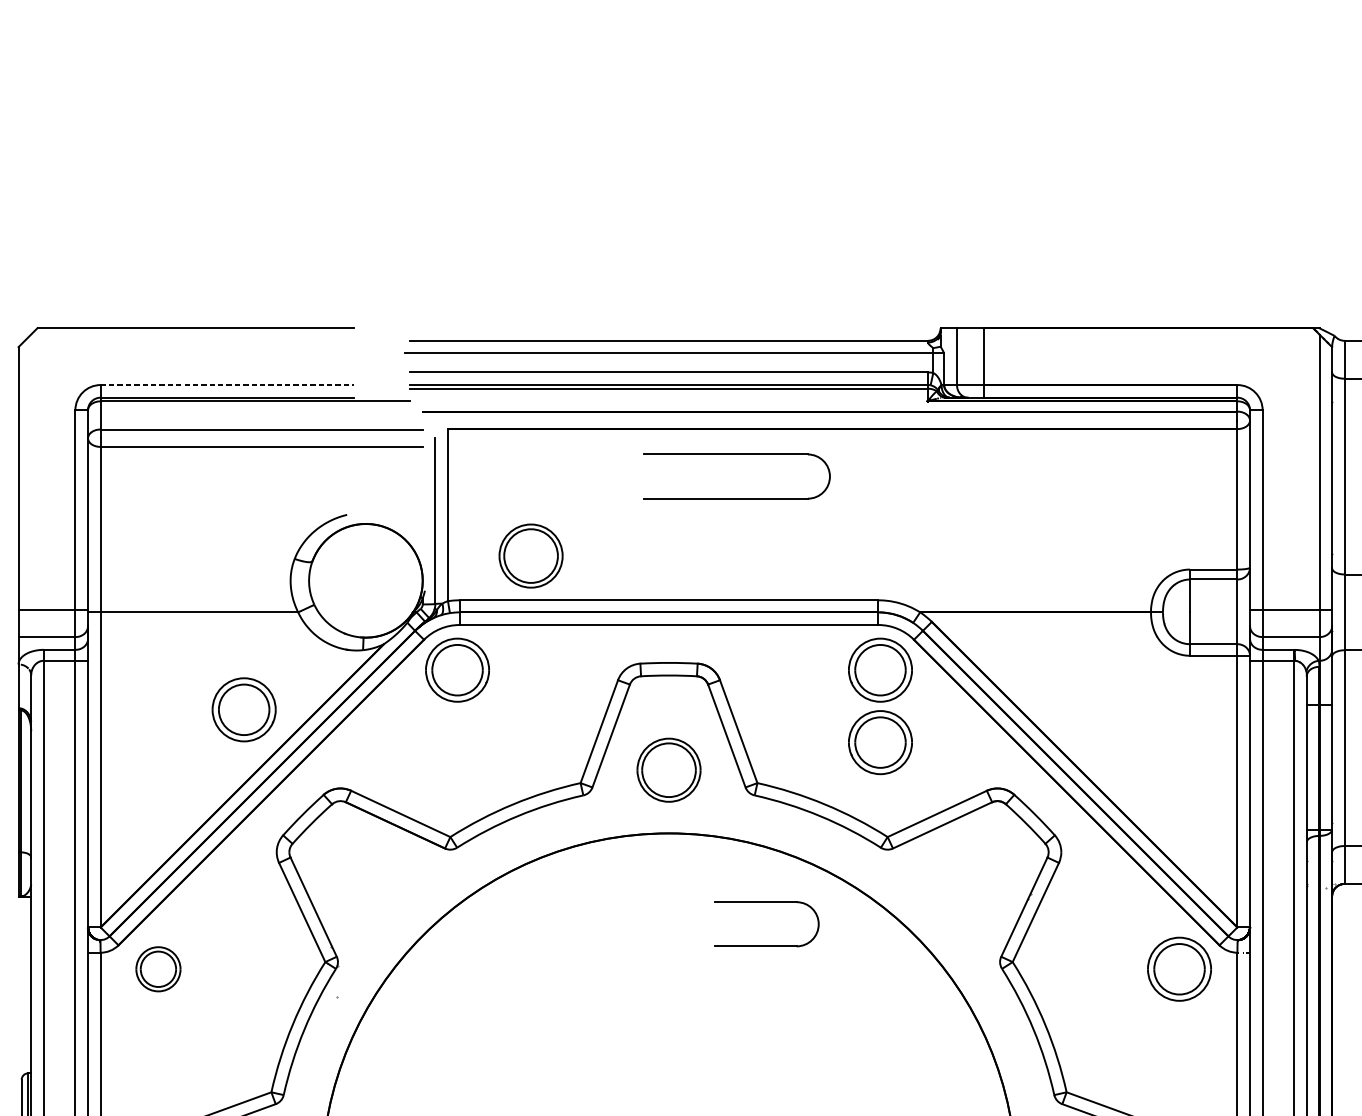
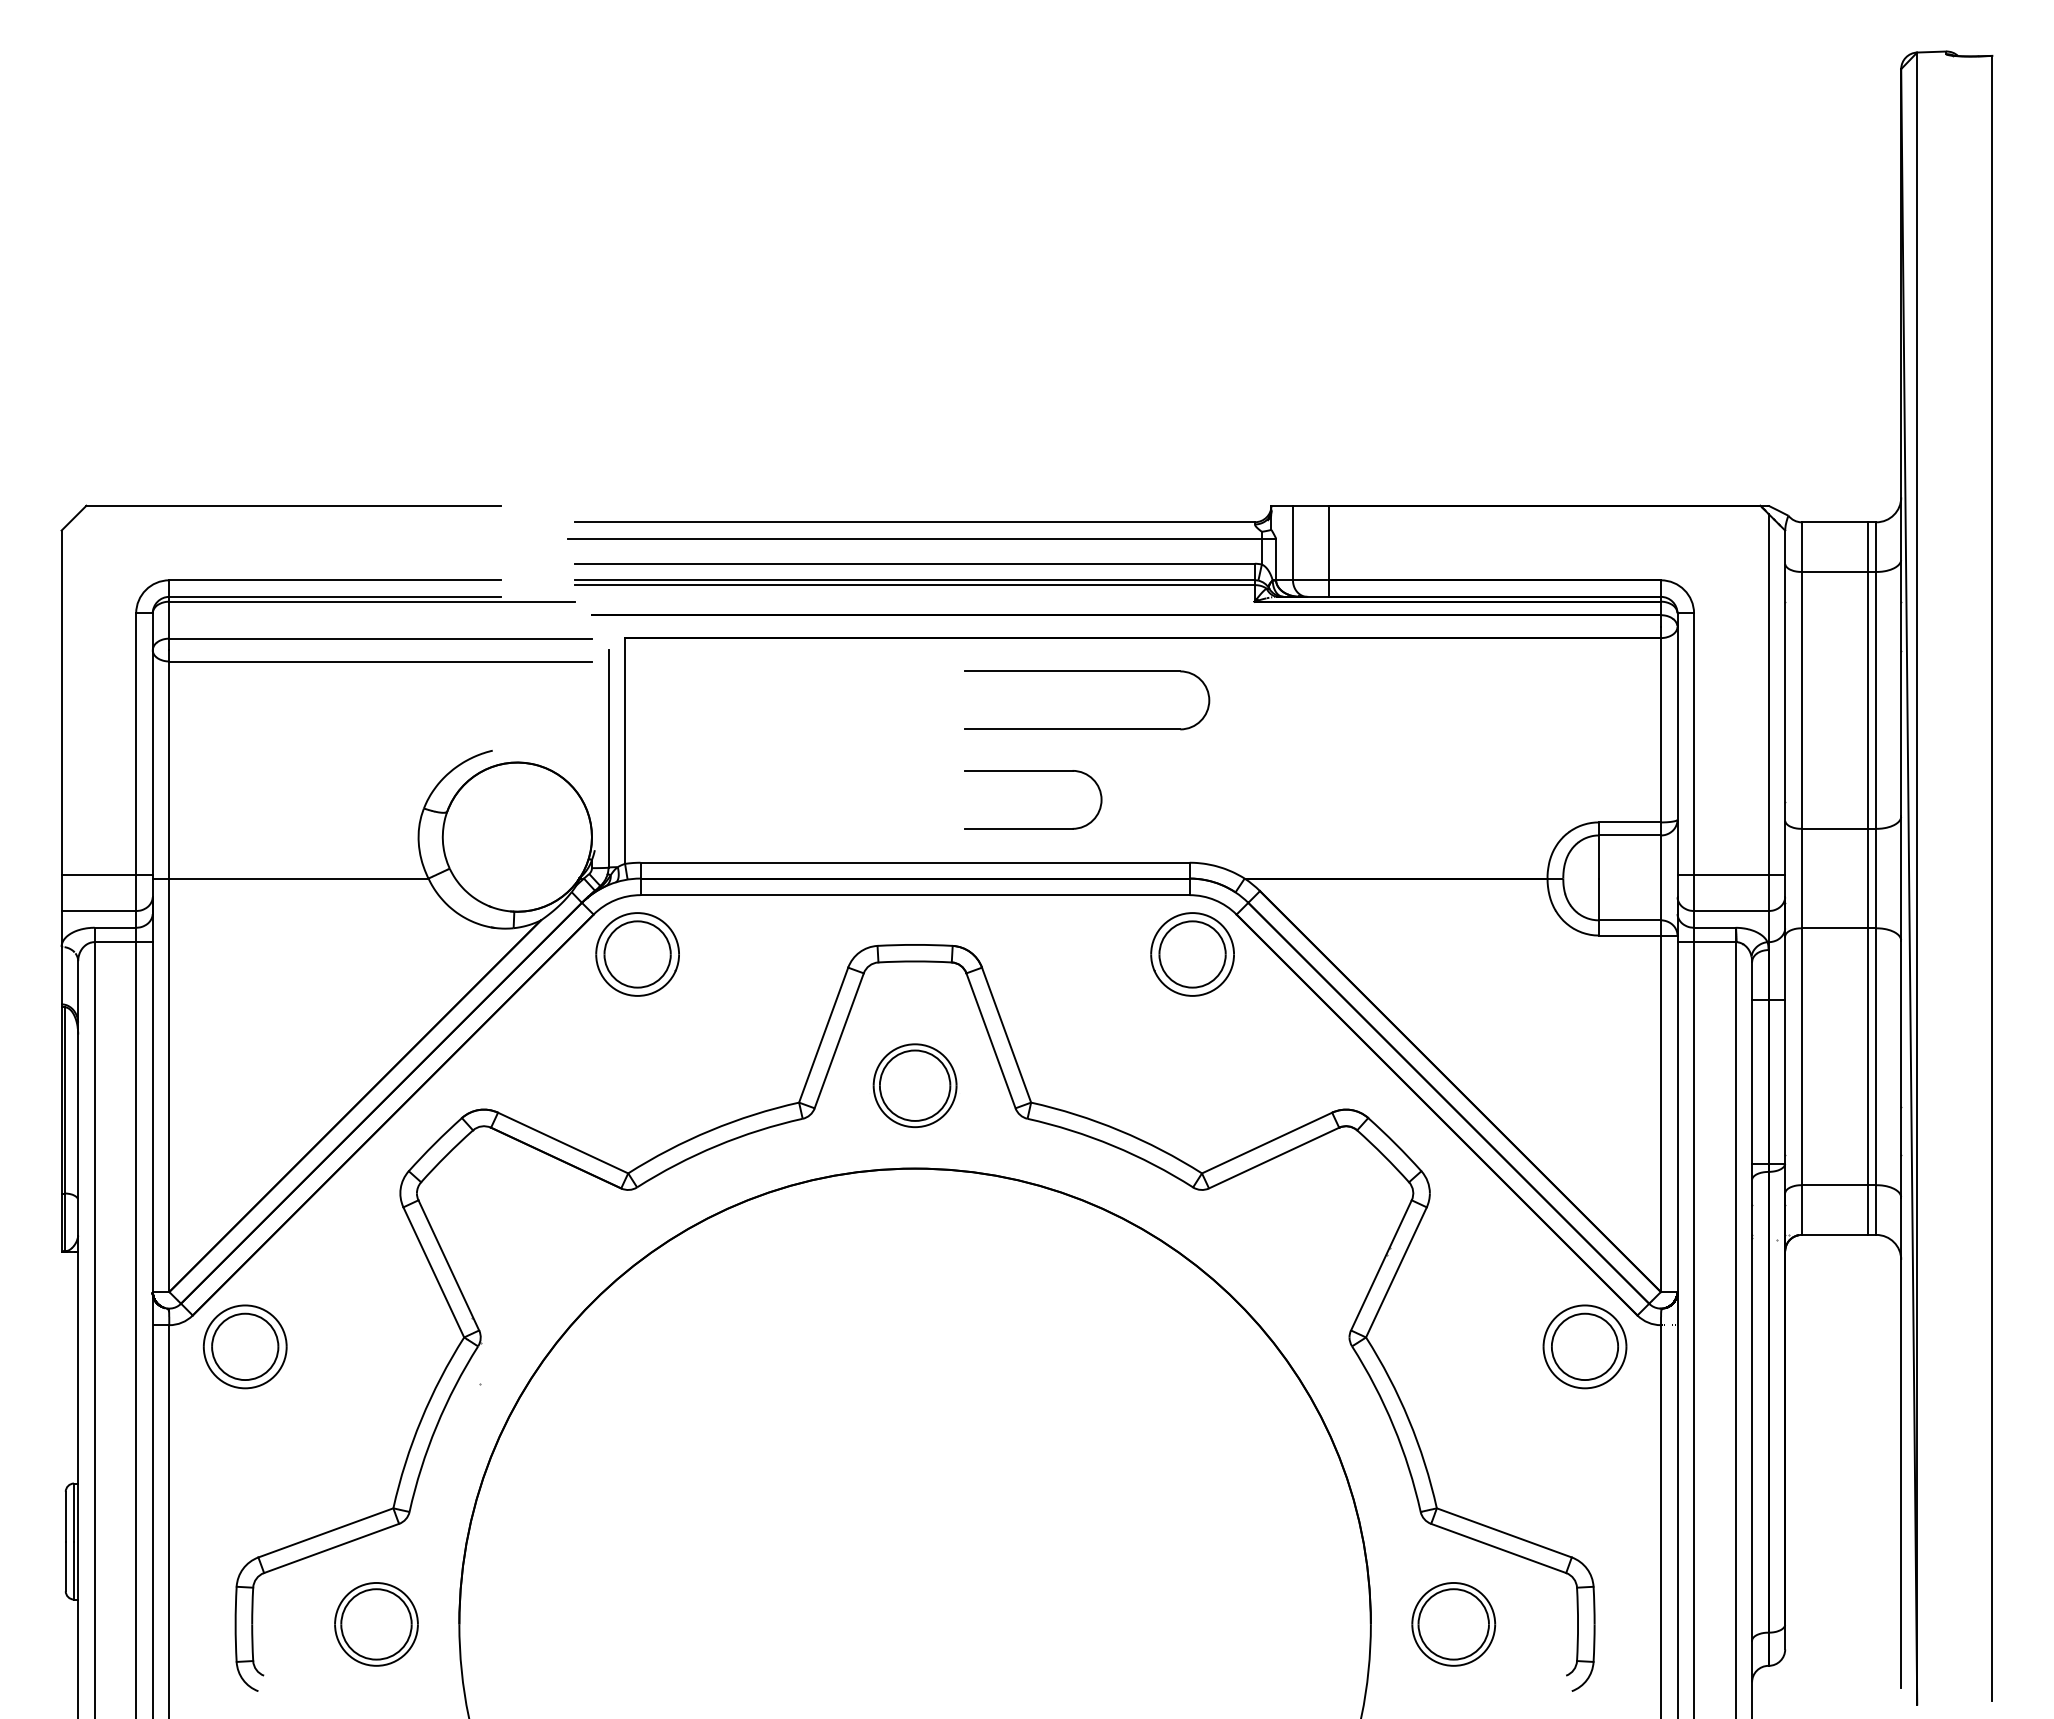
line: (227, 385) -> (335, 580), dashed -> solid
part: (737, 497) -> (1087, 728), moved
part: (530, 555) -> (733, 804), removed
part: (244, 709) -> (357, 1006), removed
part: (880, 742) -> (1192, 1049), removed
part: (766, 902) -> (1033, 771), moved
part: (157, 968) -> (244, 1346), size x1.43

